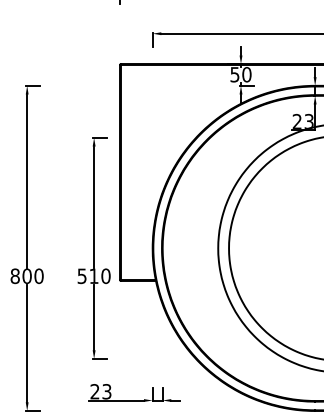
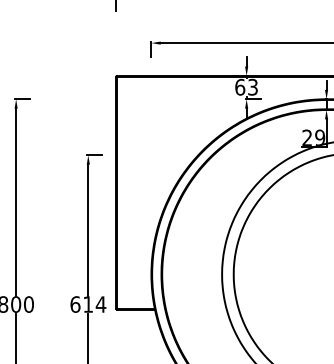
text: (240, 74) -> (246, 87), 50 -> 63
text: (308, 121) -> (319, 137), 23 -> 29
text: (93, 276) -> (87, 304), 510 -> 614

